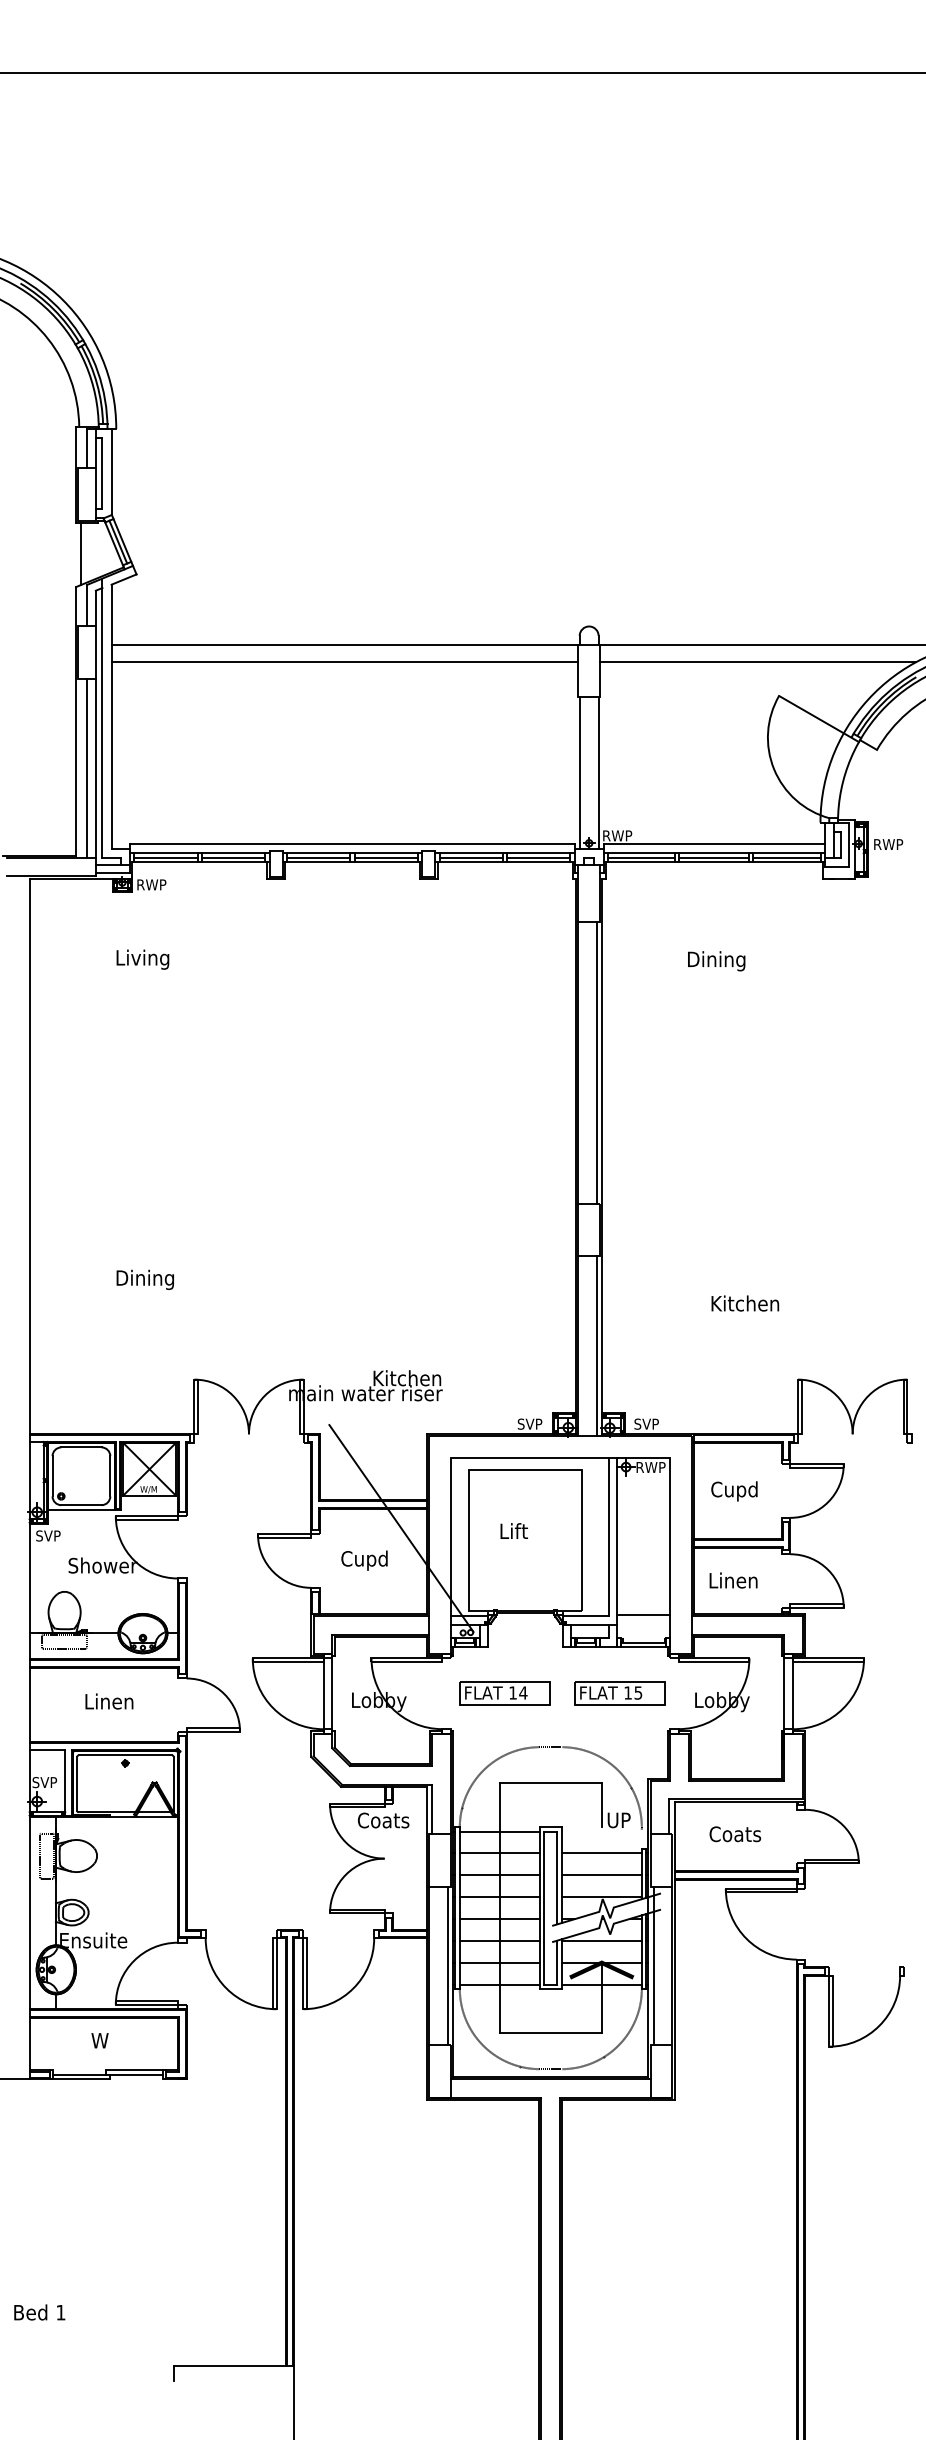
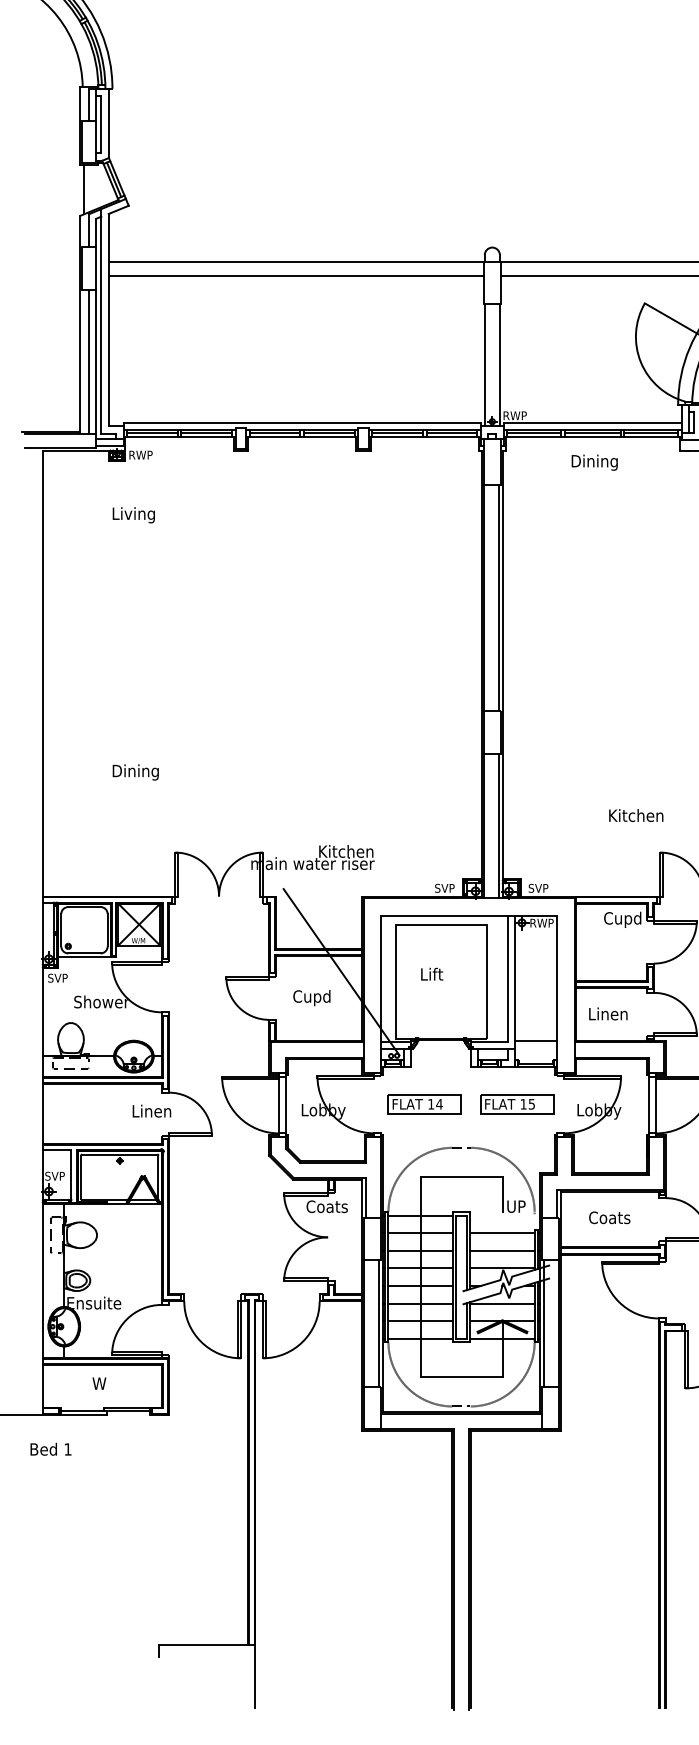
text: (716, 961) -> (594, 462), moved
text: (745, 1303) -> (636, 815), moved
text: (734, 1491) -> (622, 919), moved
text: (109, 1701) -> (152, 1111), moved
text: (39, 2312) -> (50, 1449), moved

